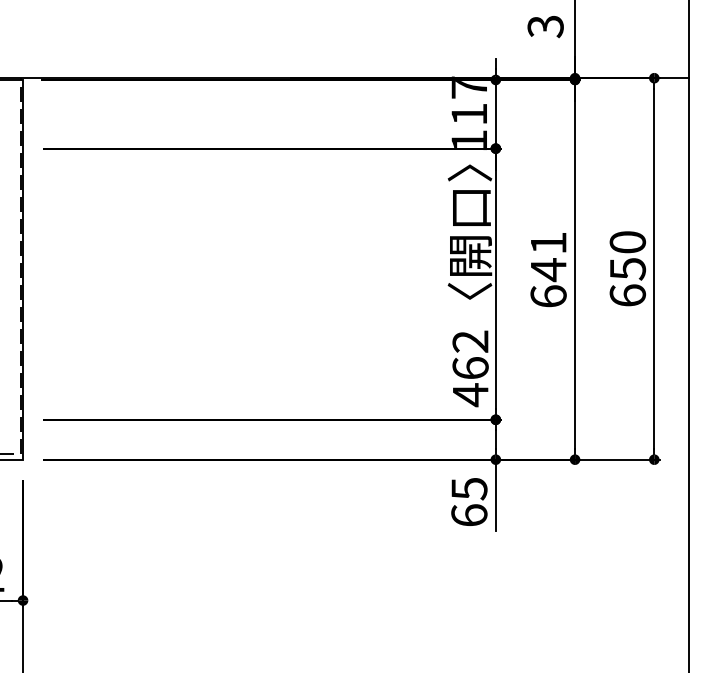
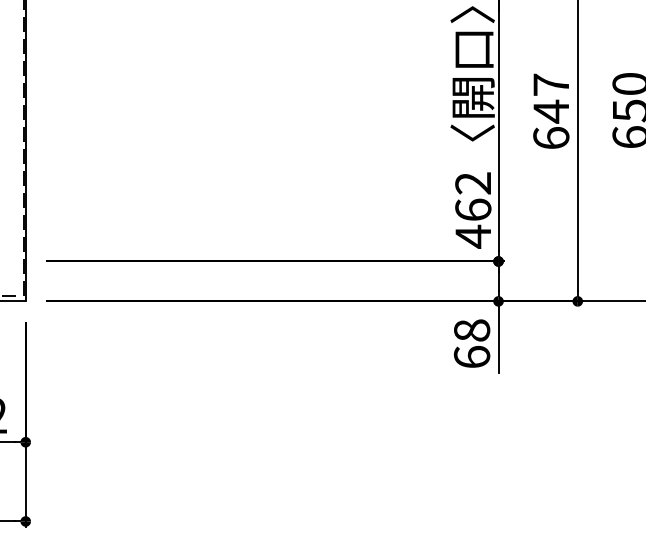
text: (548, 243) -> (551, 85), 641 -> 647
text: (469, 488) -> (472, 330), 65 -> 68

